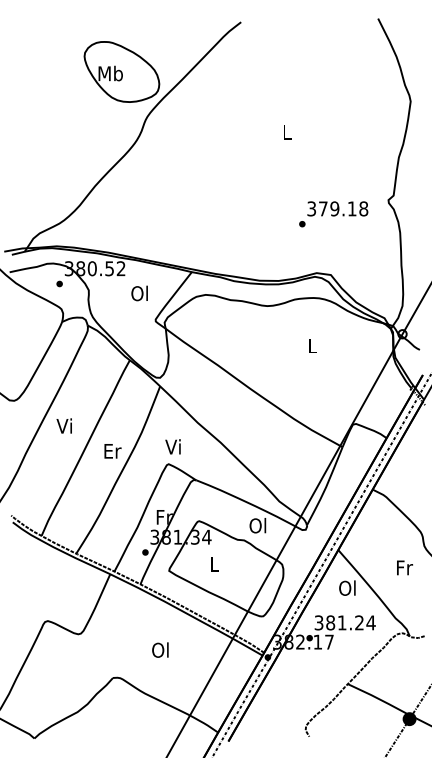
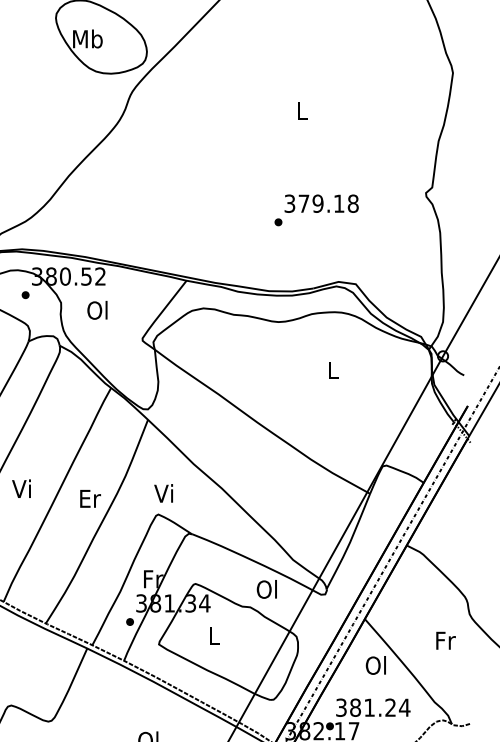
text: (333, 214) -> (316, 210), moved
text: (139, 293) -> (97, 310), moved
text: (63, 425) -> (20, 488), moved

